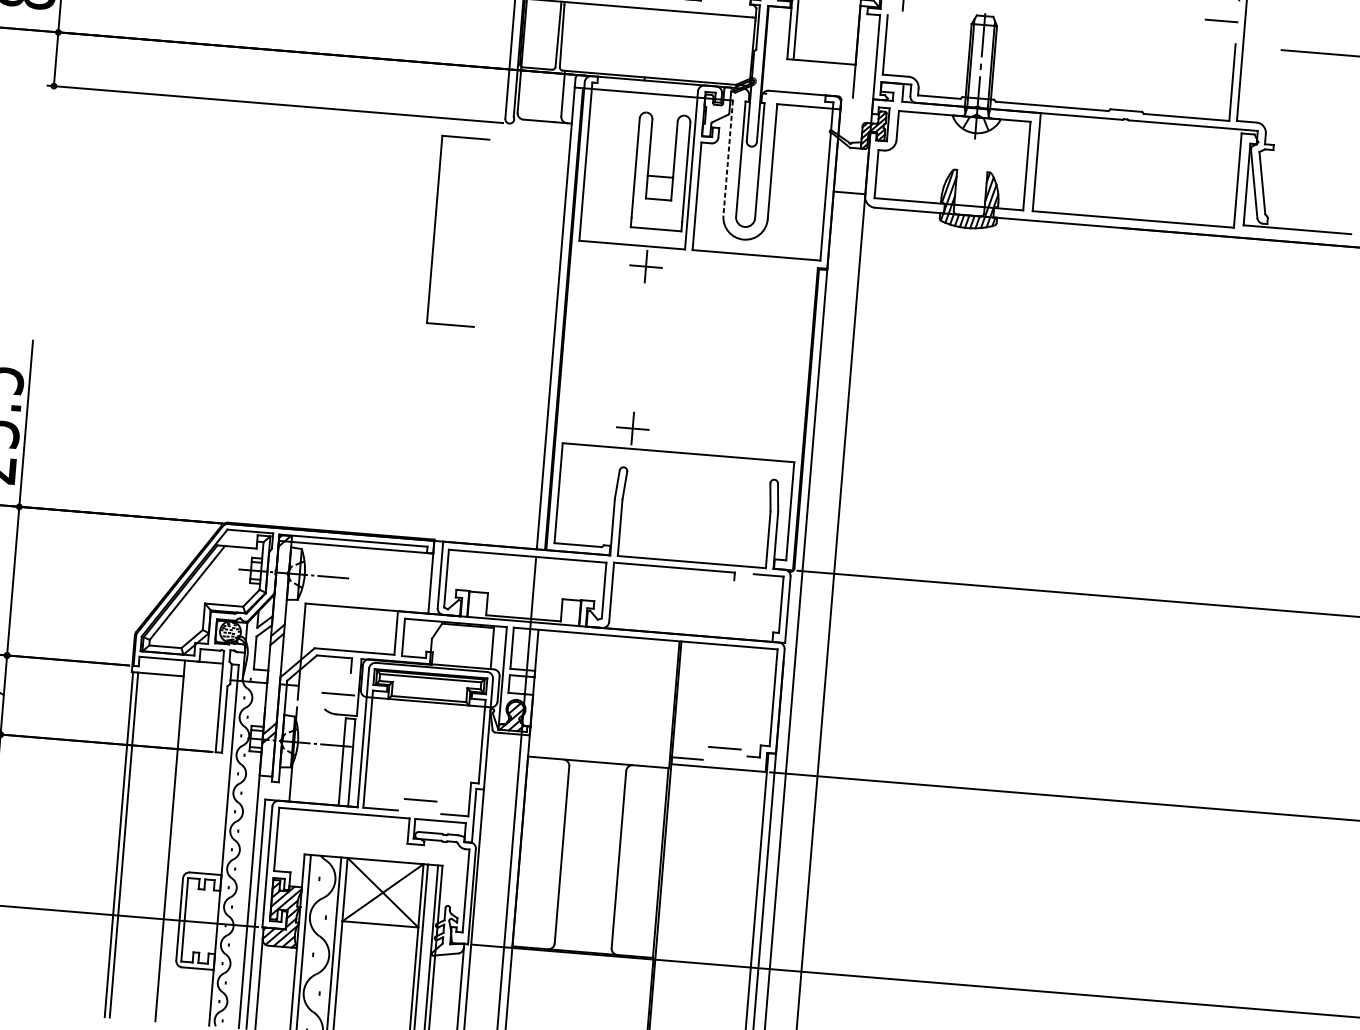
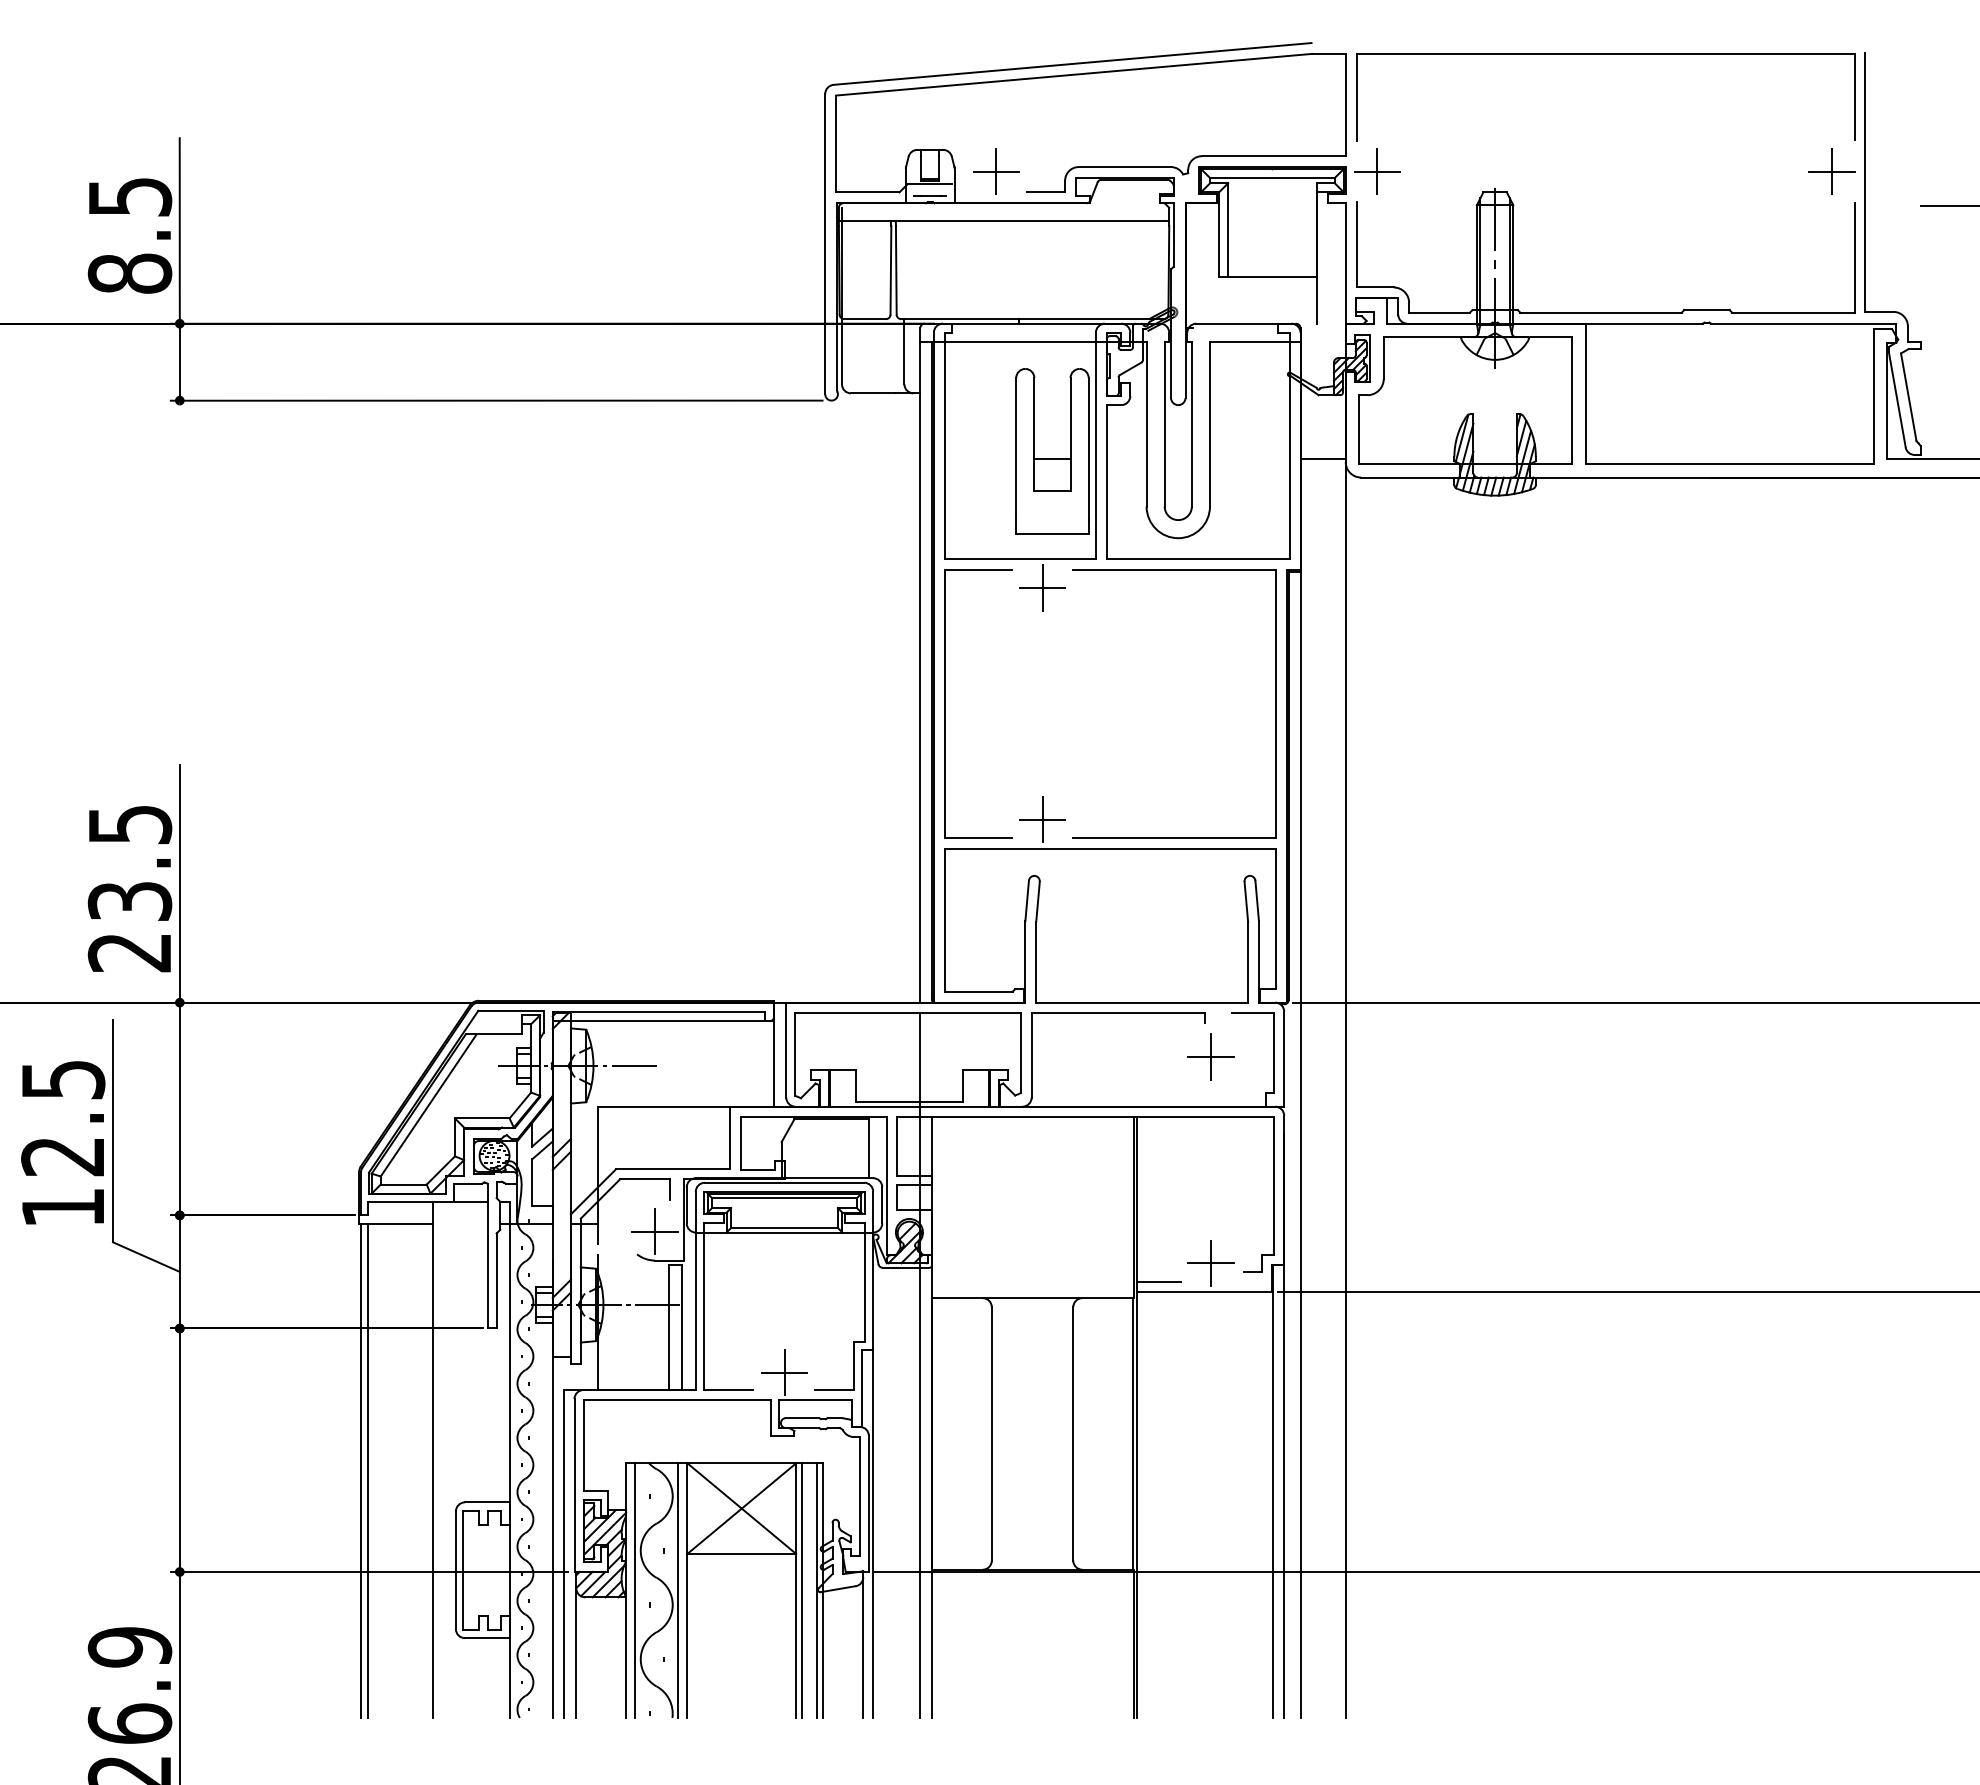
line: (1221, 20) -> (1831, 171), added
line: (728, 158) -> (1146, 424), dashed -> solid
part: (435, 229) -> (945, 703), moved
part: (802, 360) -> (1275, 703), added
part: (736, 603) -> (1210, 1056), added
line: (338, 694) -> (655, 1231), added
line: (724, 747) -> (1210, 1262), added
line: (420, 800) -> (784, 1372), added

